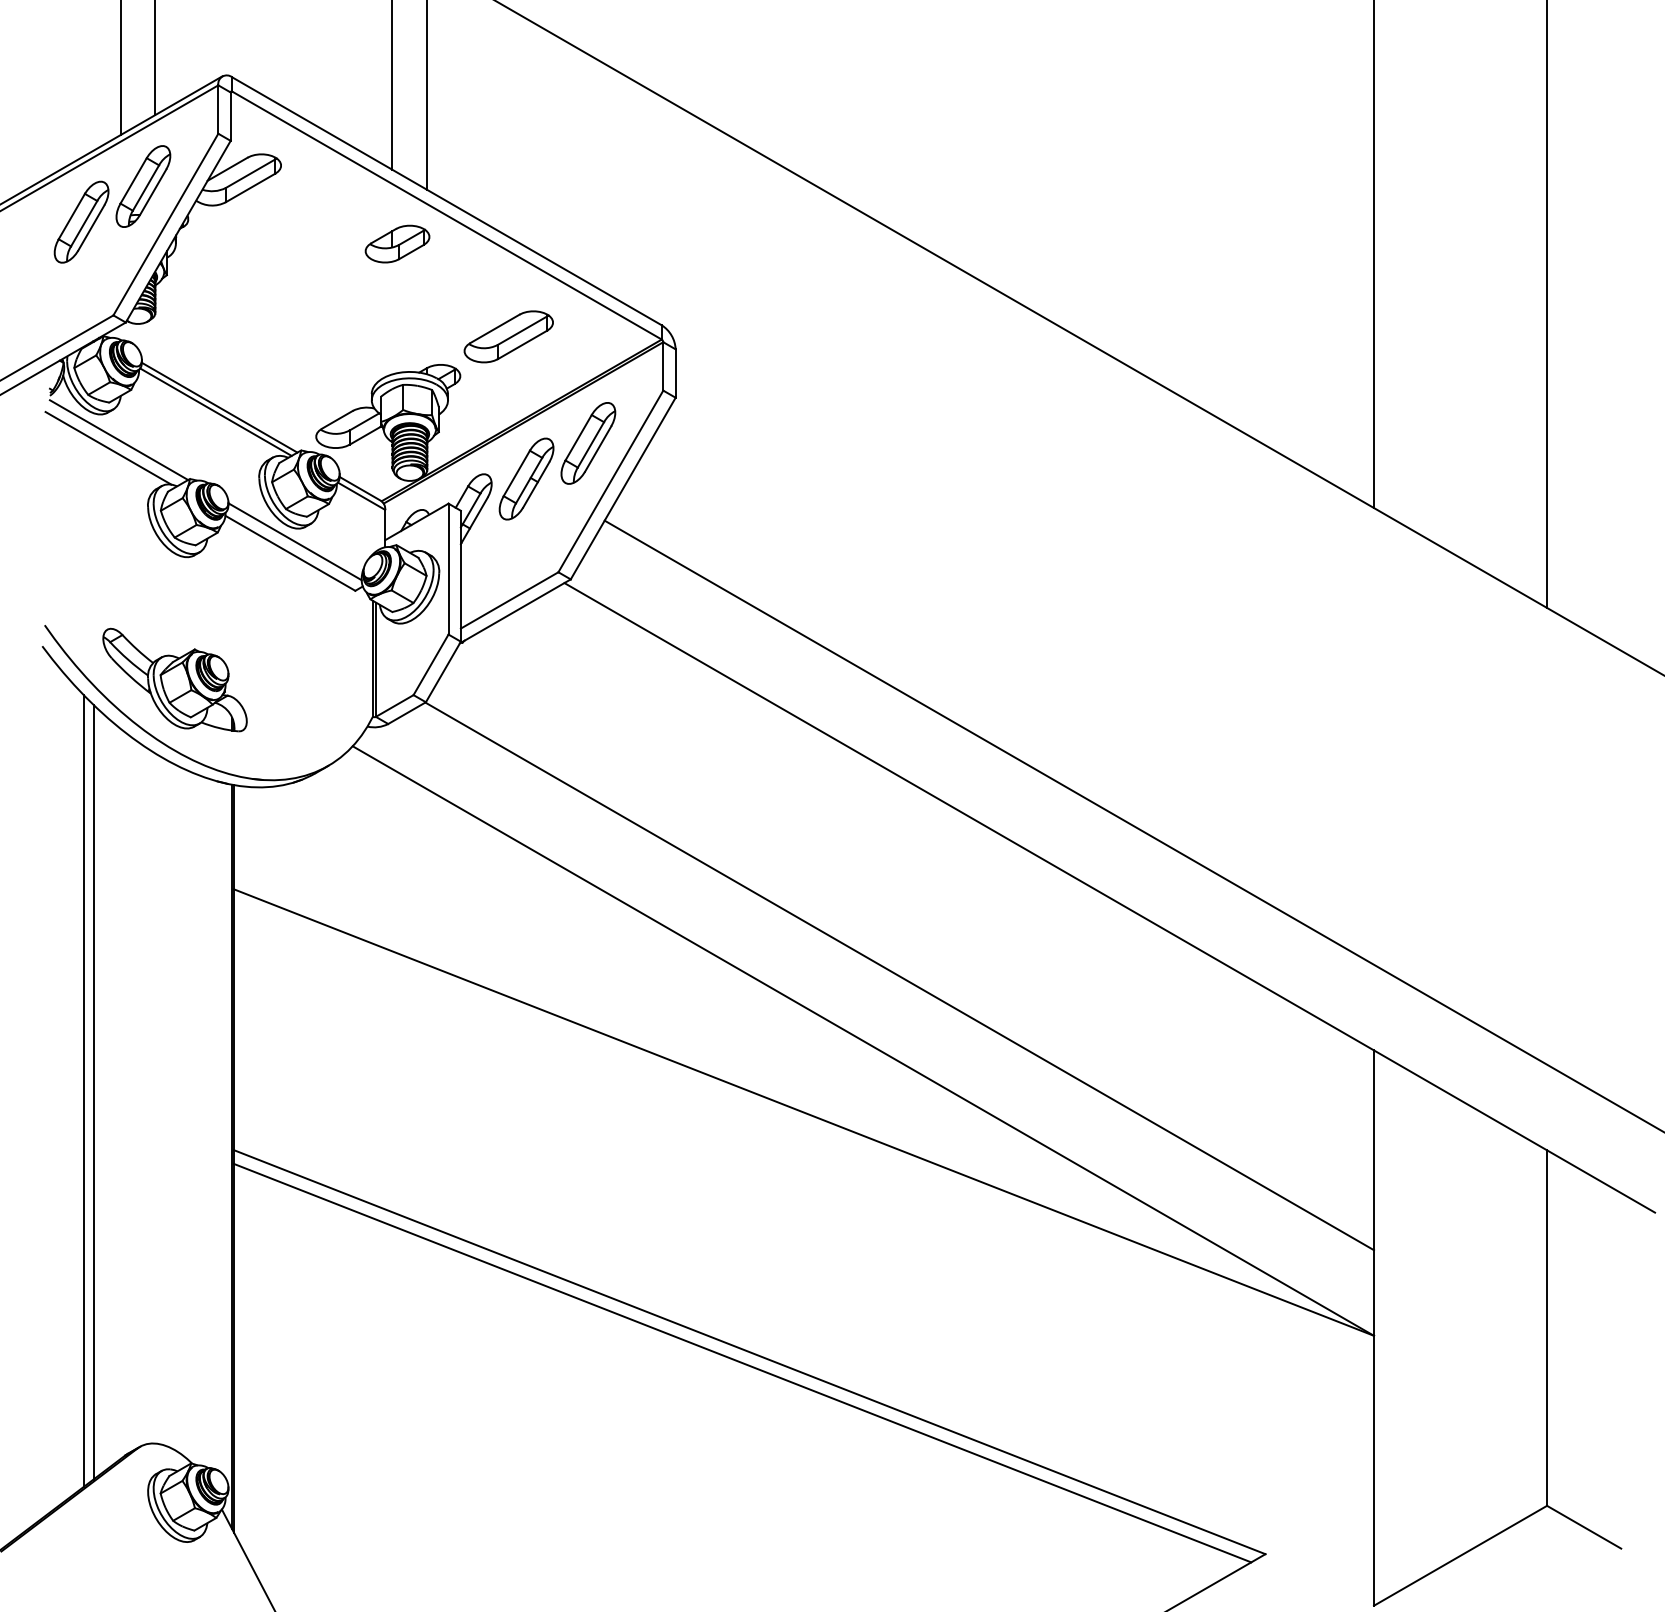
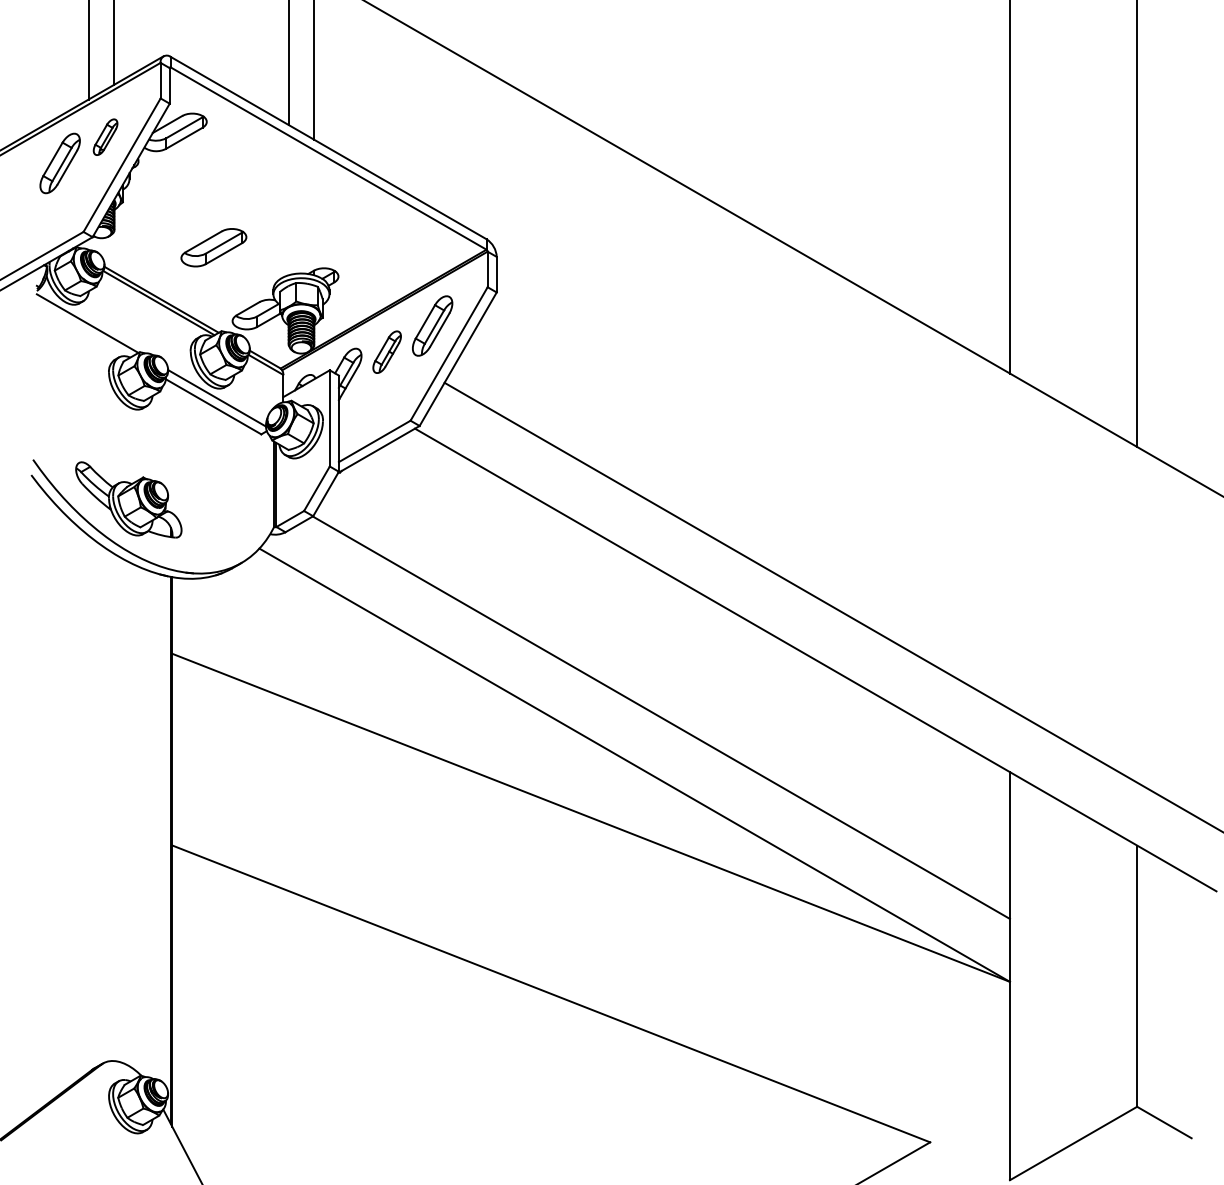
part: (143, 186) -> (105, 137), size x0.6
part: (397, 243) -> (292, 179), removed
part: (508, 336) -> (213, 247), moved
line: (108, 448) -> (79, 329), removed
part: (526, 478) -> (387, 351), size x0.7
line: (83, 1090) -> (61, 801), removed
line: (93, 1091) -> (68, 802), removed
line: (742, 1362) -> (545, 1001), removed

